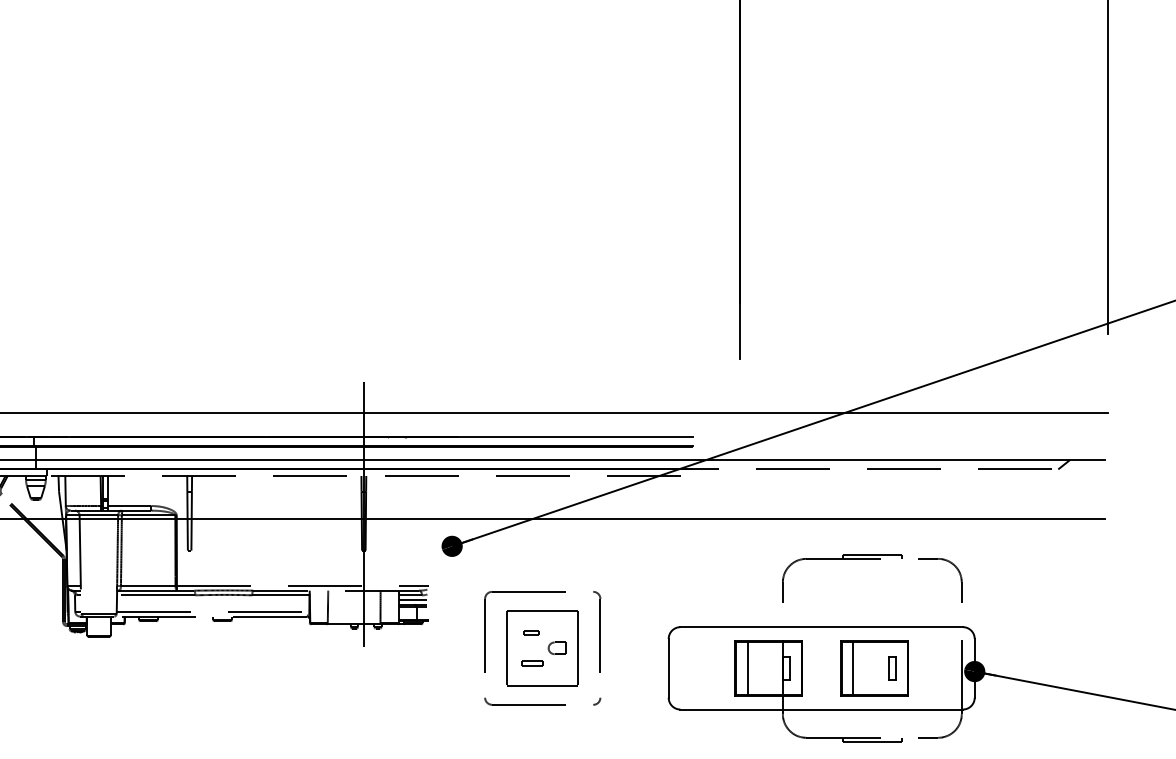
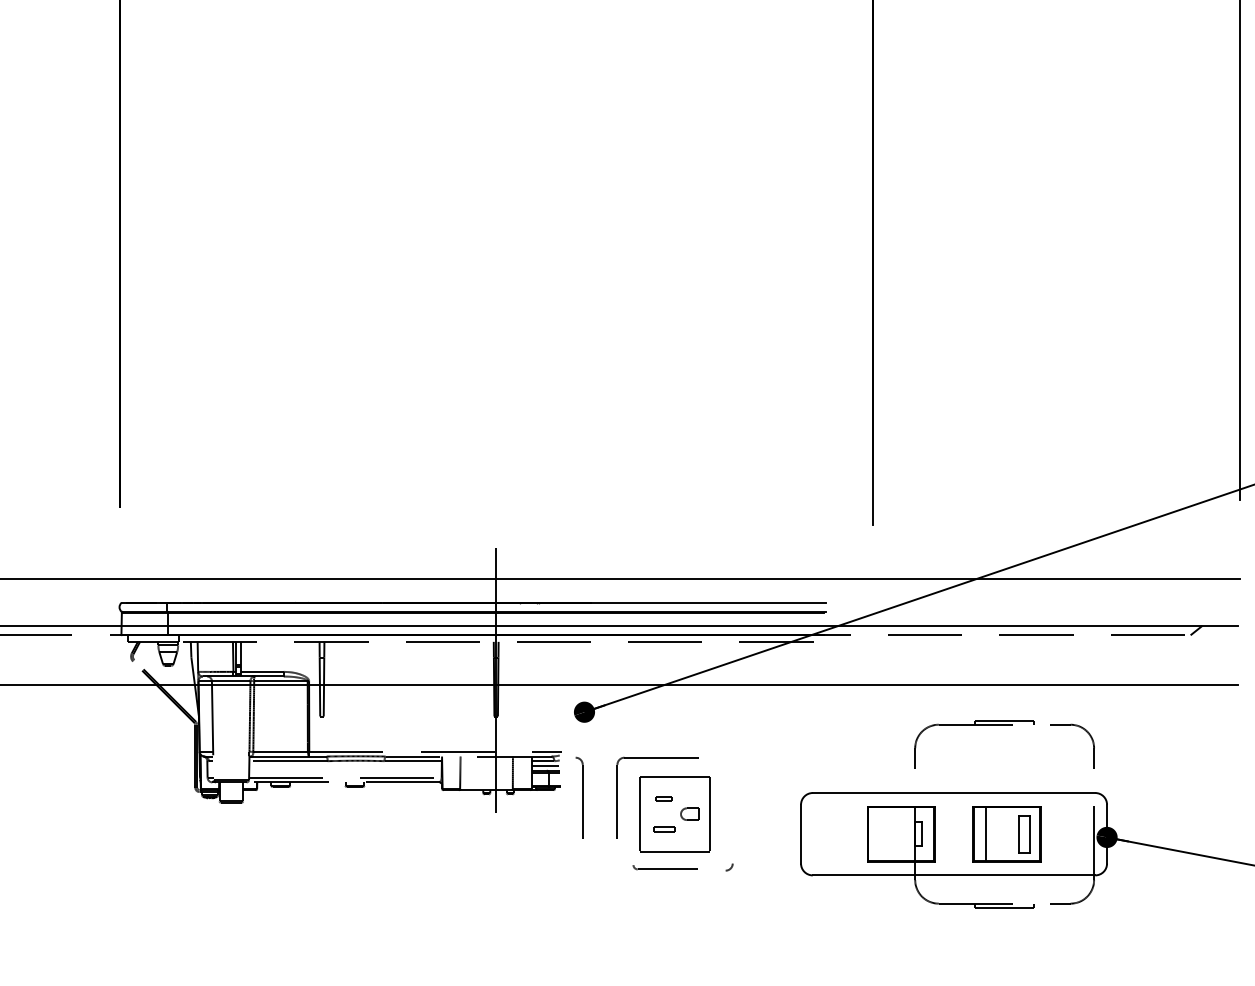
part: (597, 631) -> (579, 797), moved
line: (747, 667) -> (879, 833), removed
part: (892, 667) -> (1024, 833), size x1.6
part: (525, 701) -> (657, 867), size x0.6

